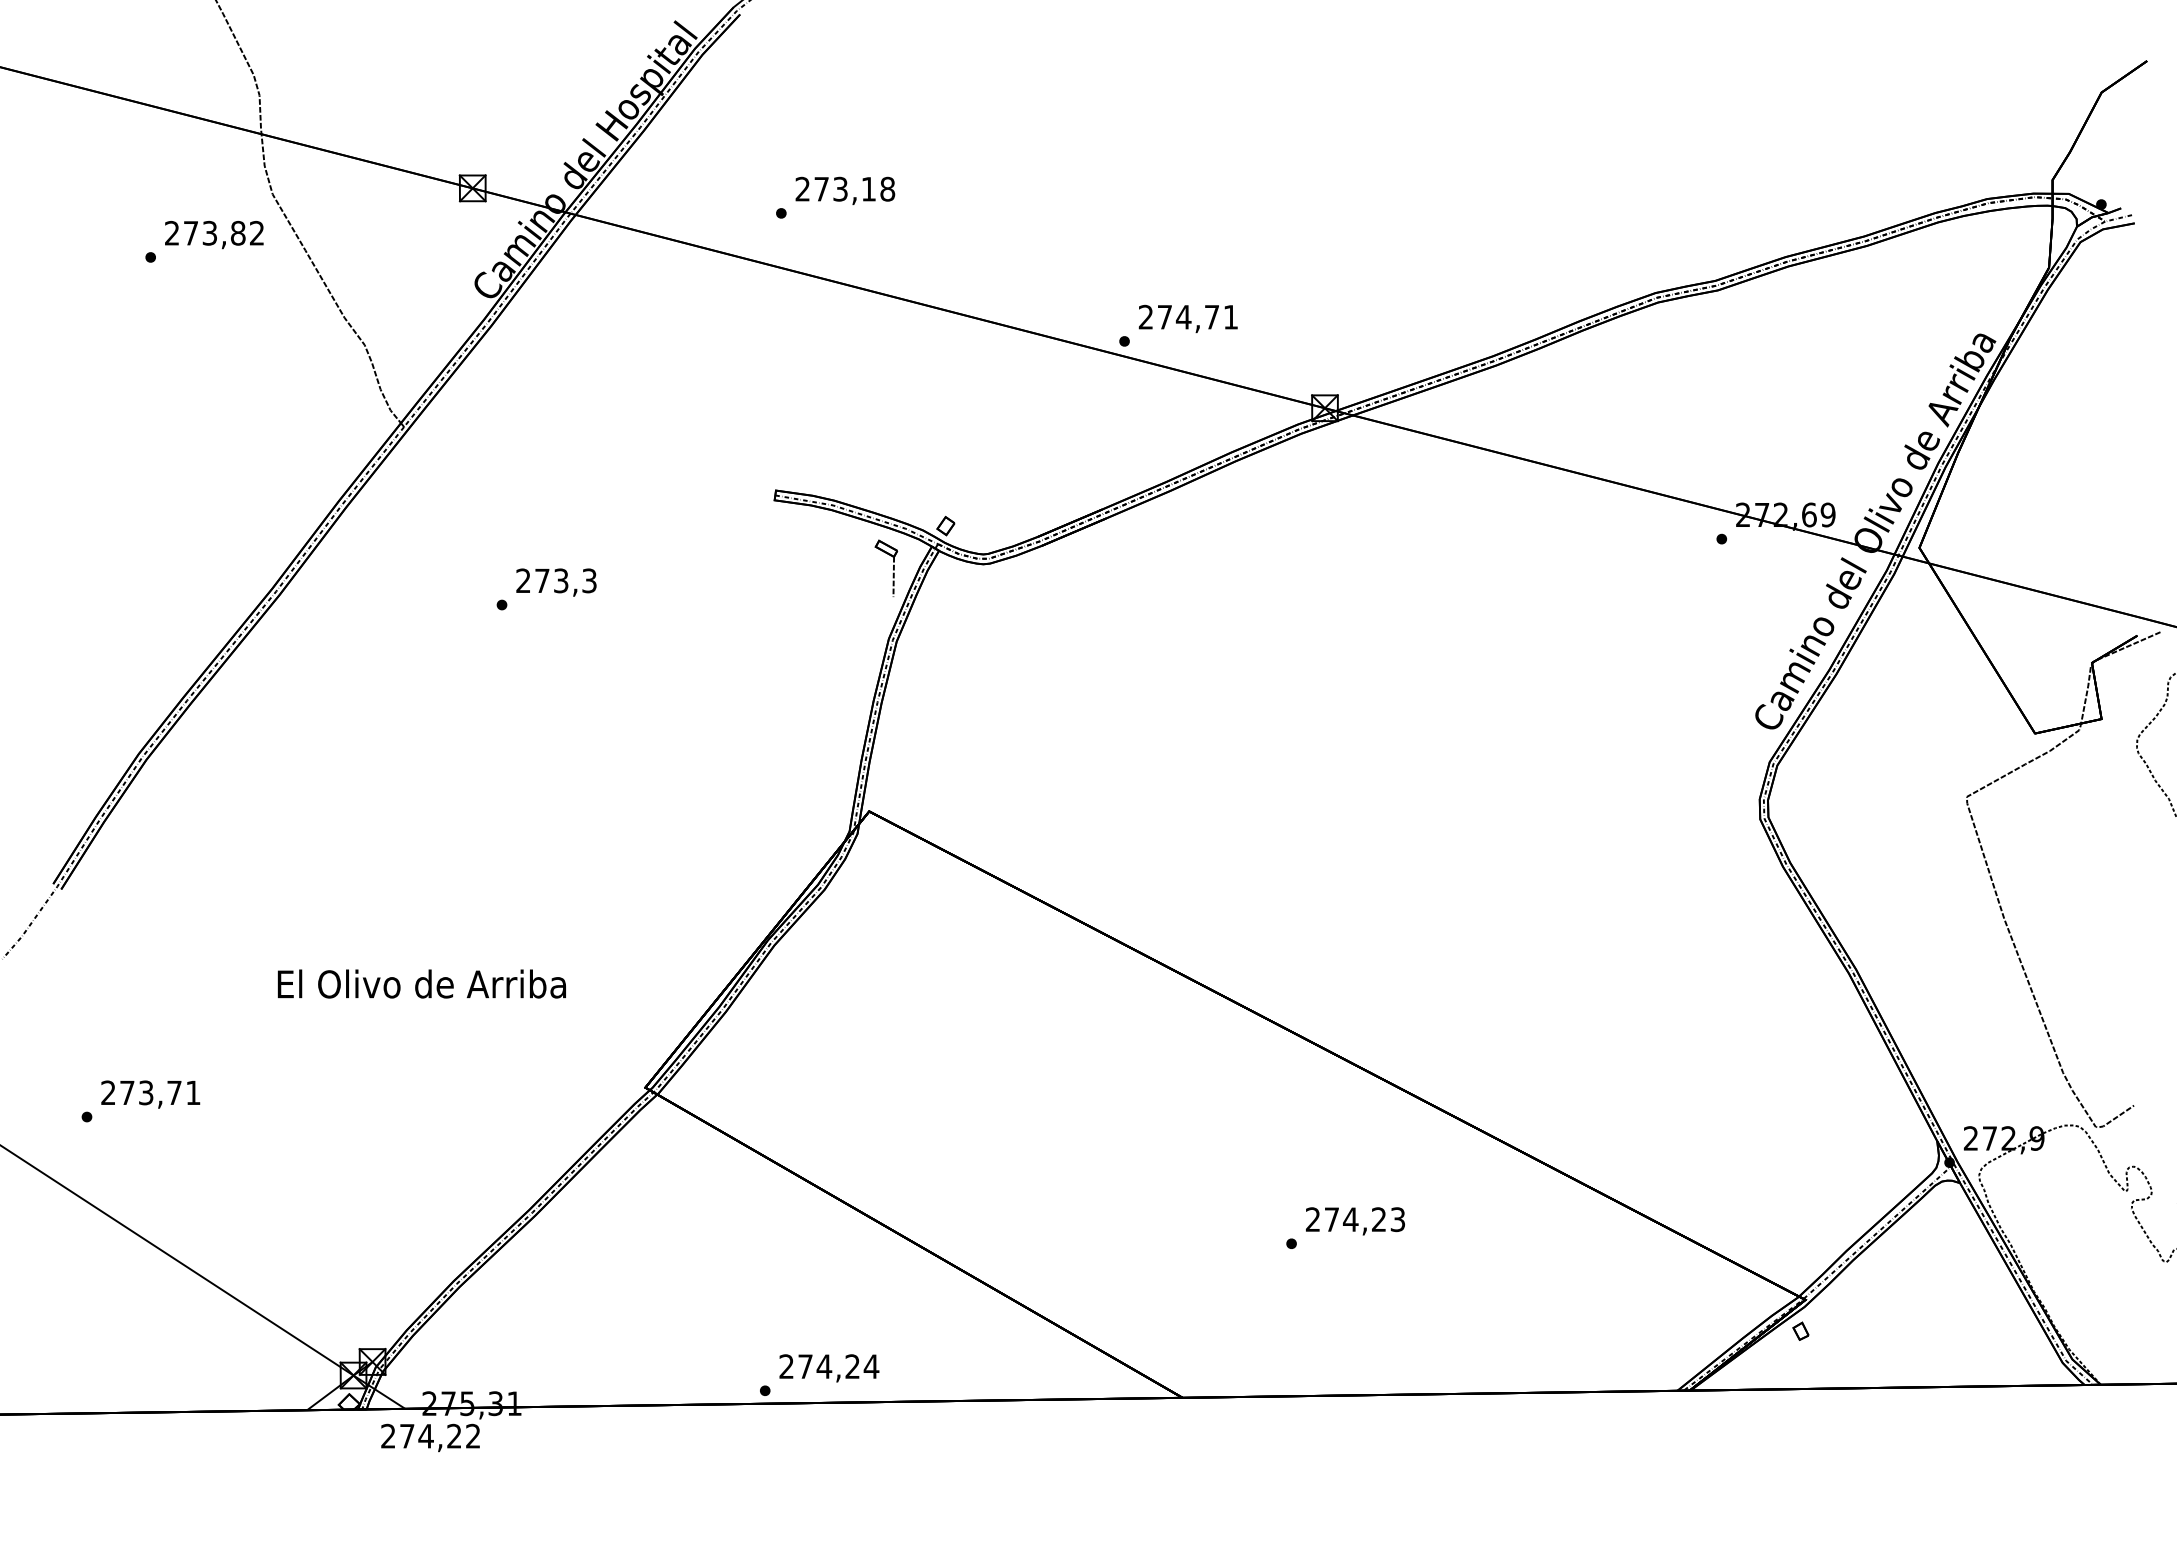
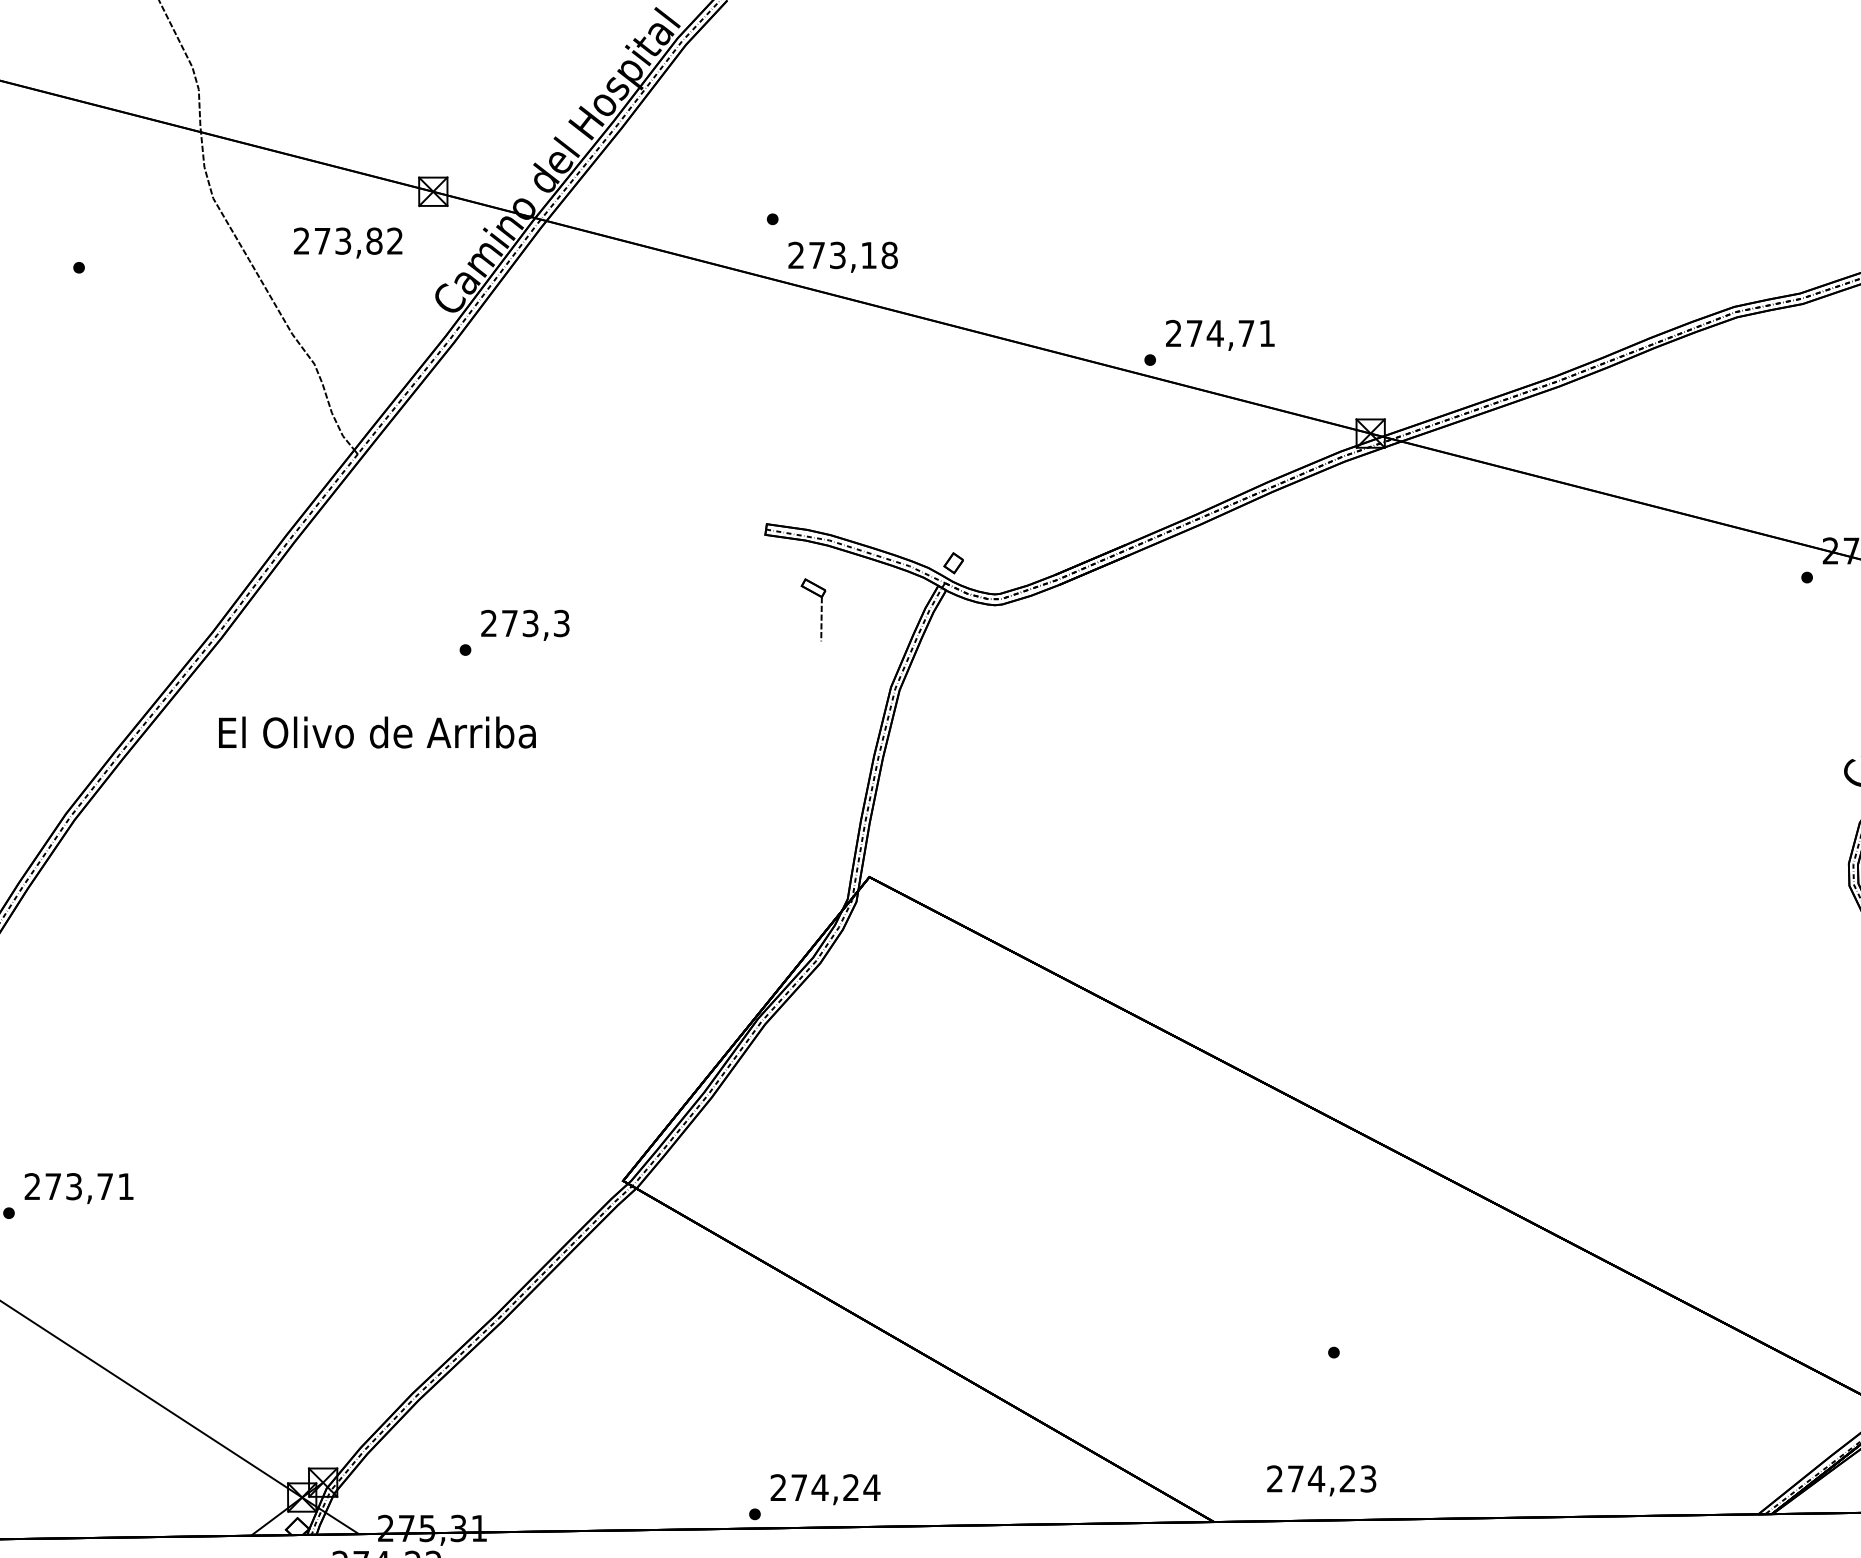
text: (845, 190) -> (843, 256), moved
text: (214, 235) -> (348, 243), moved
part: (893, 567) -> (821, 608), moved
text: (421, 983) -> (376, 731), moved
text: (1355, 1221) -> (1321, 1481), moved

